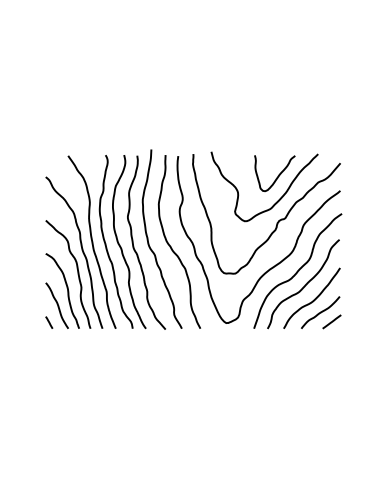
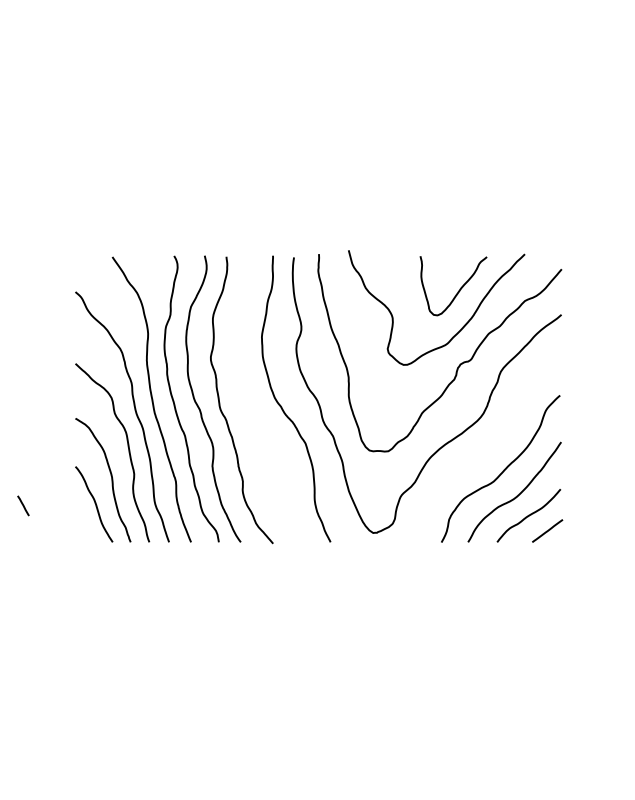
curve: (148, 238) -> (244, 393), removed
curve: (297, 270) -> (490, 446), removed
line: (49, 322) -> (23, 505), moved

